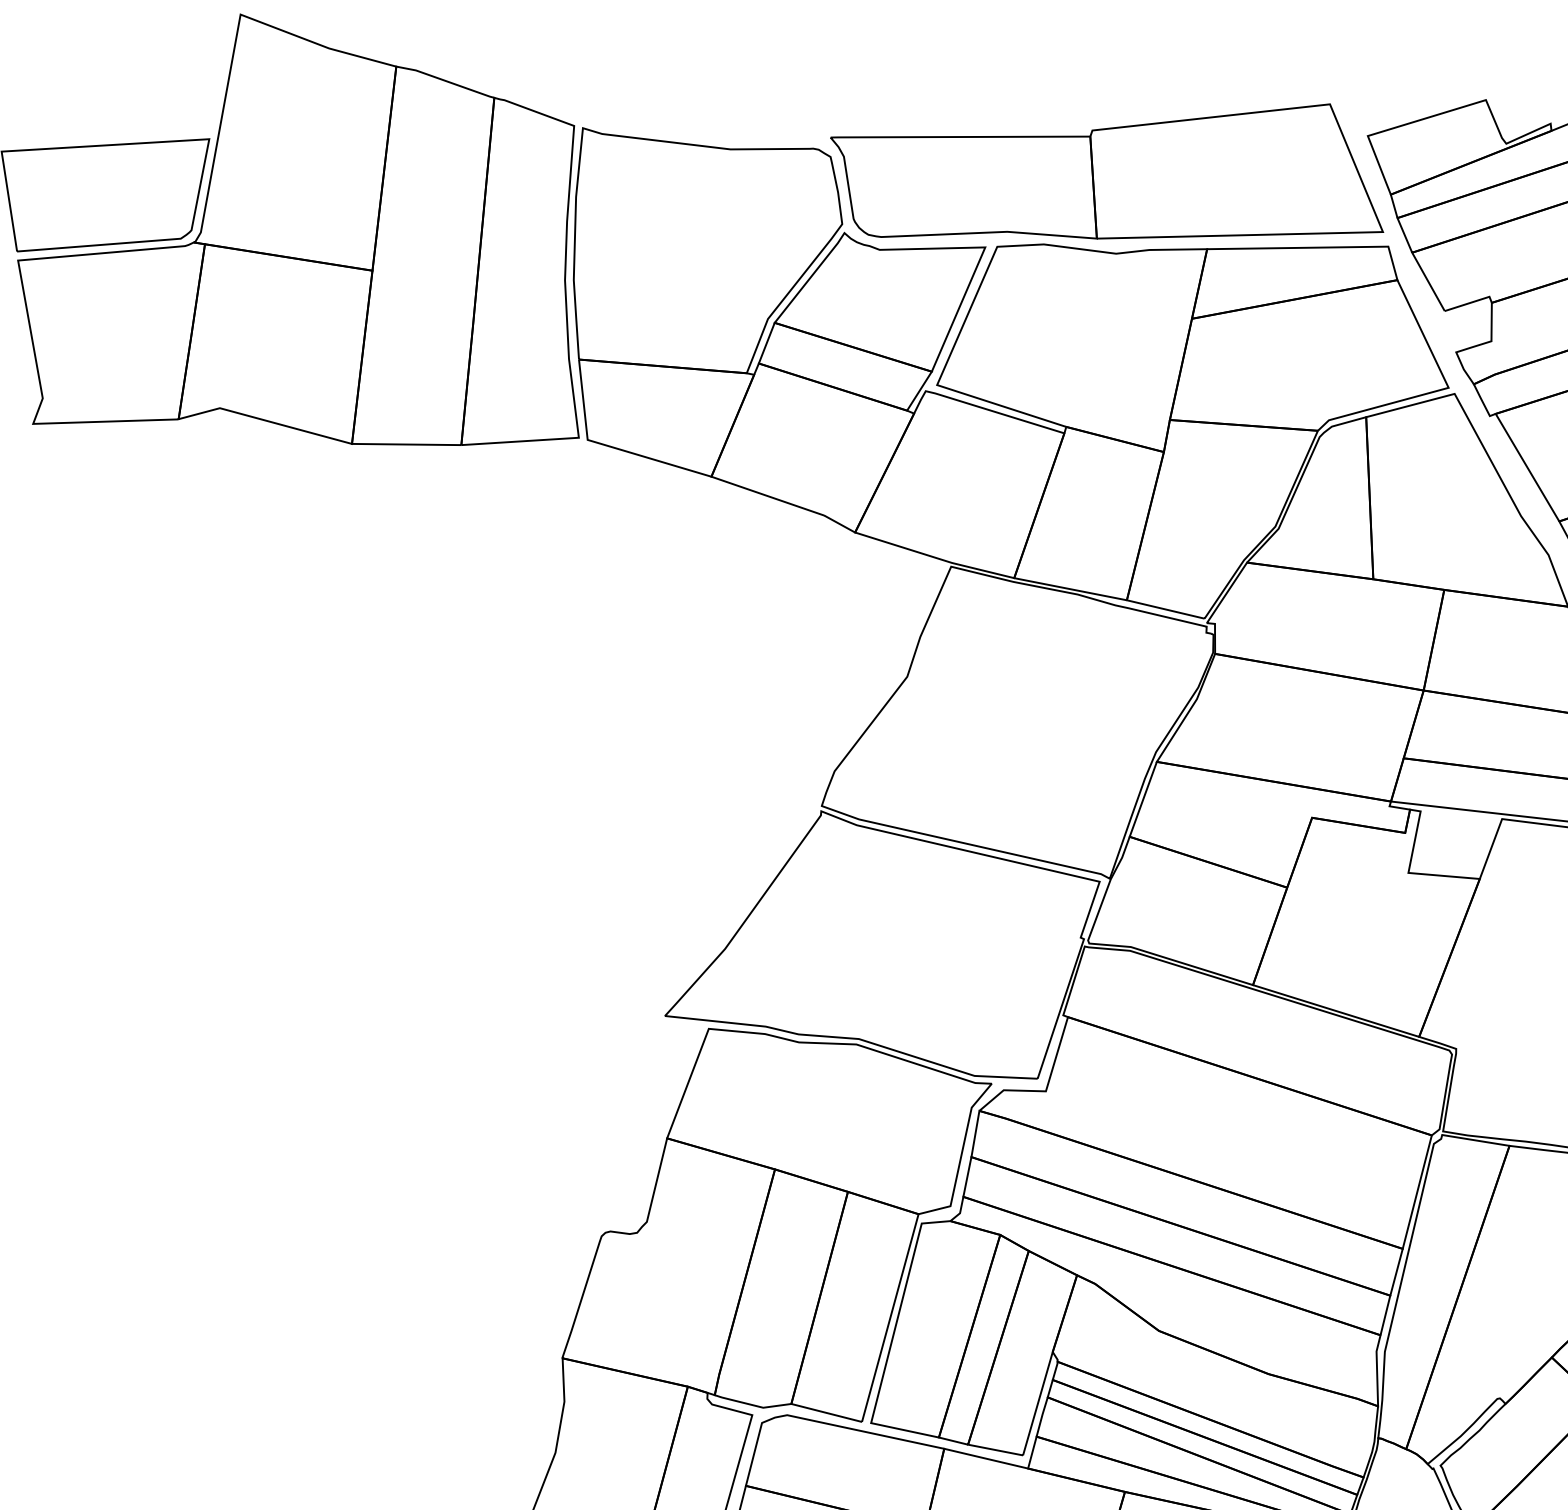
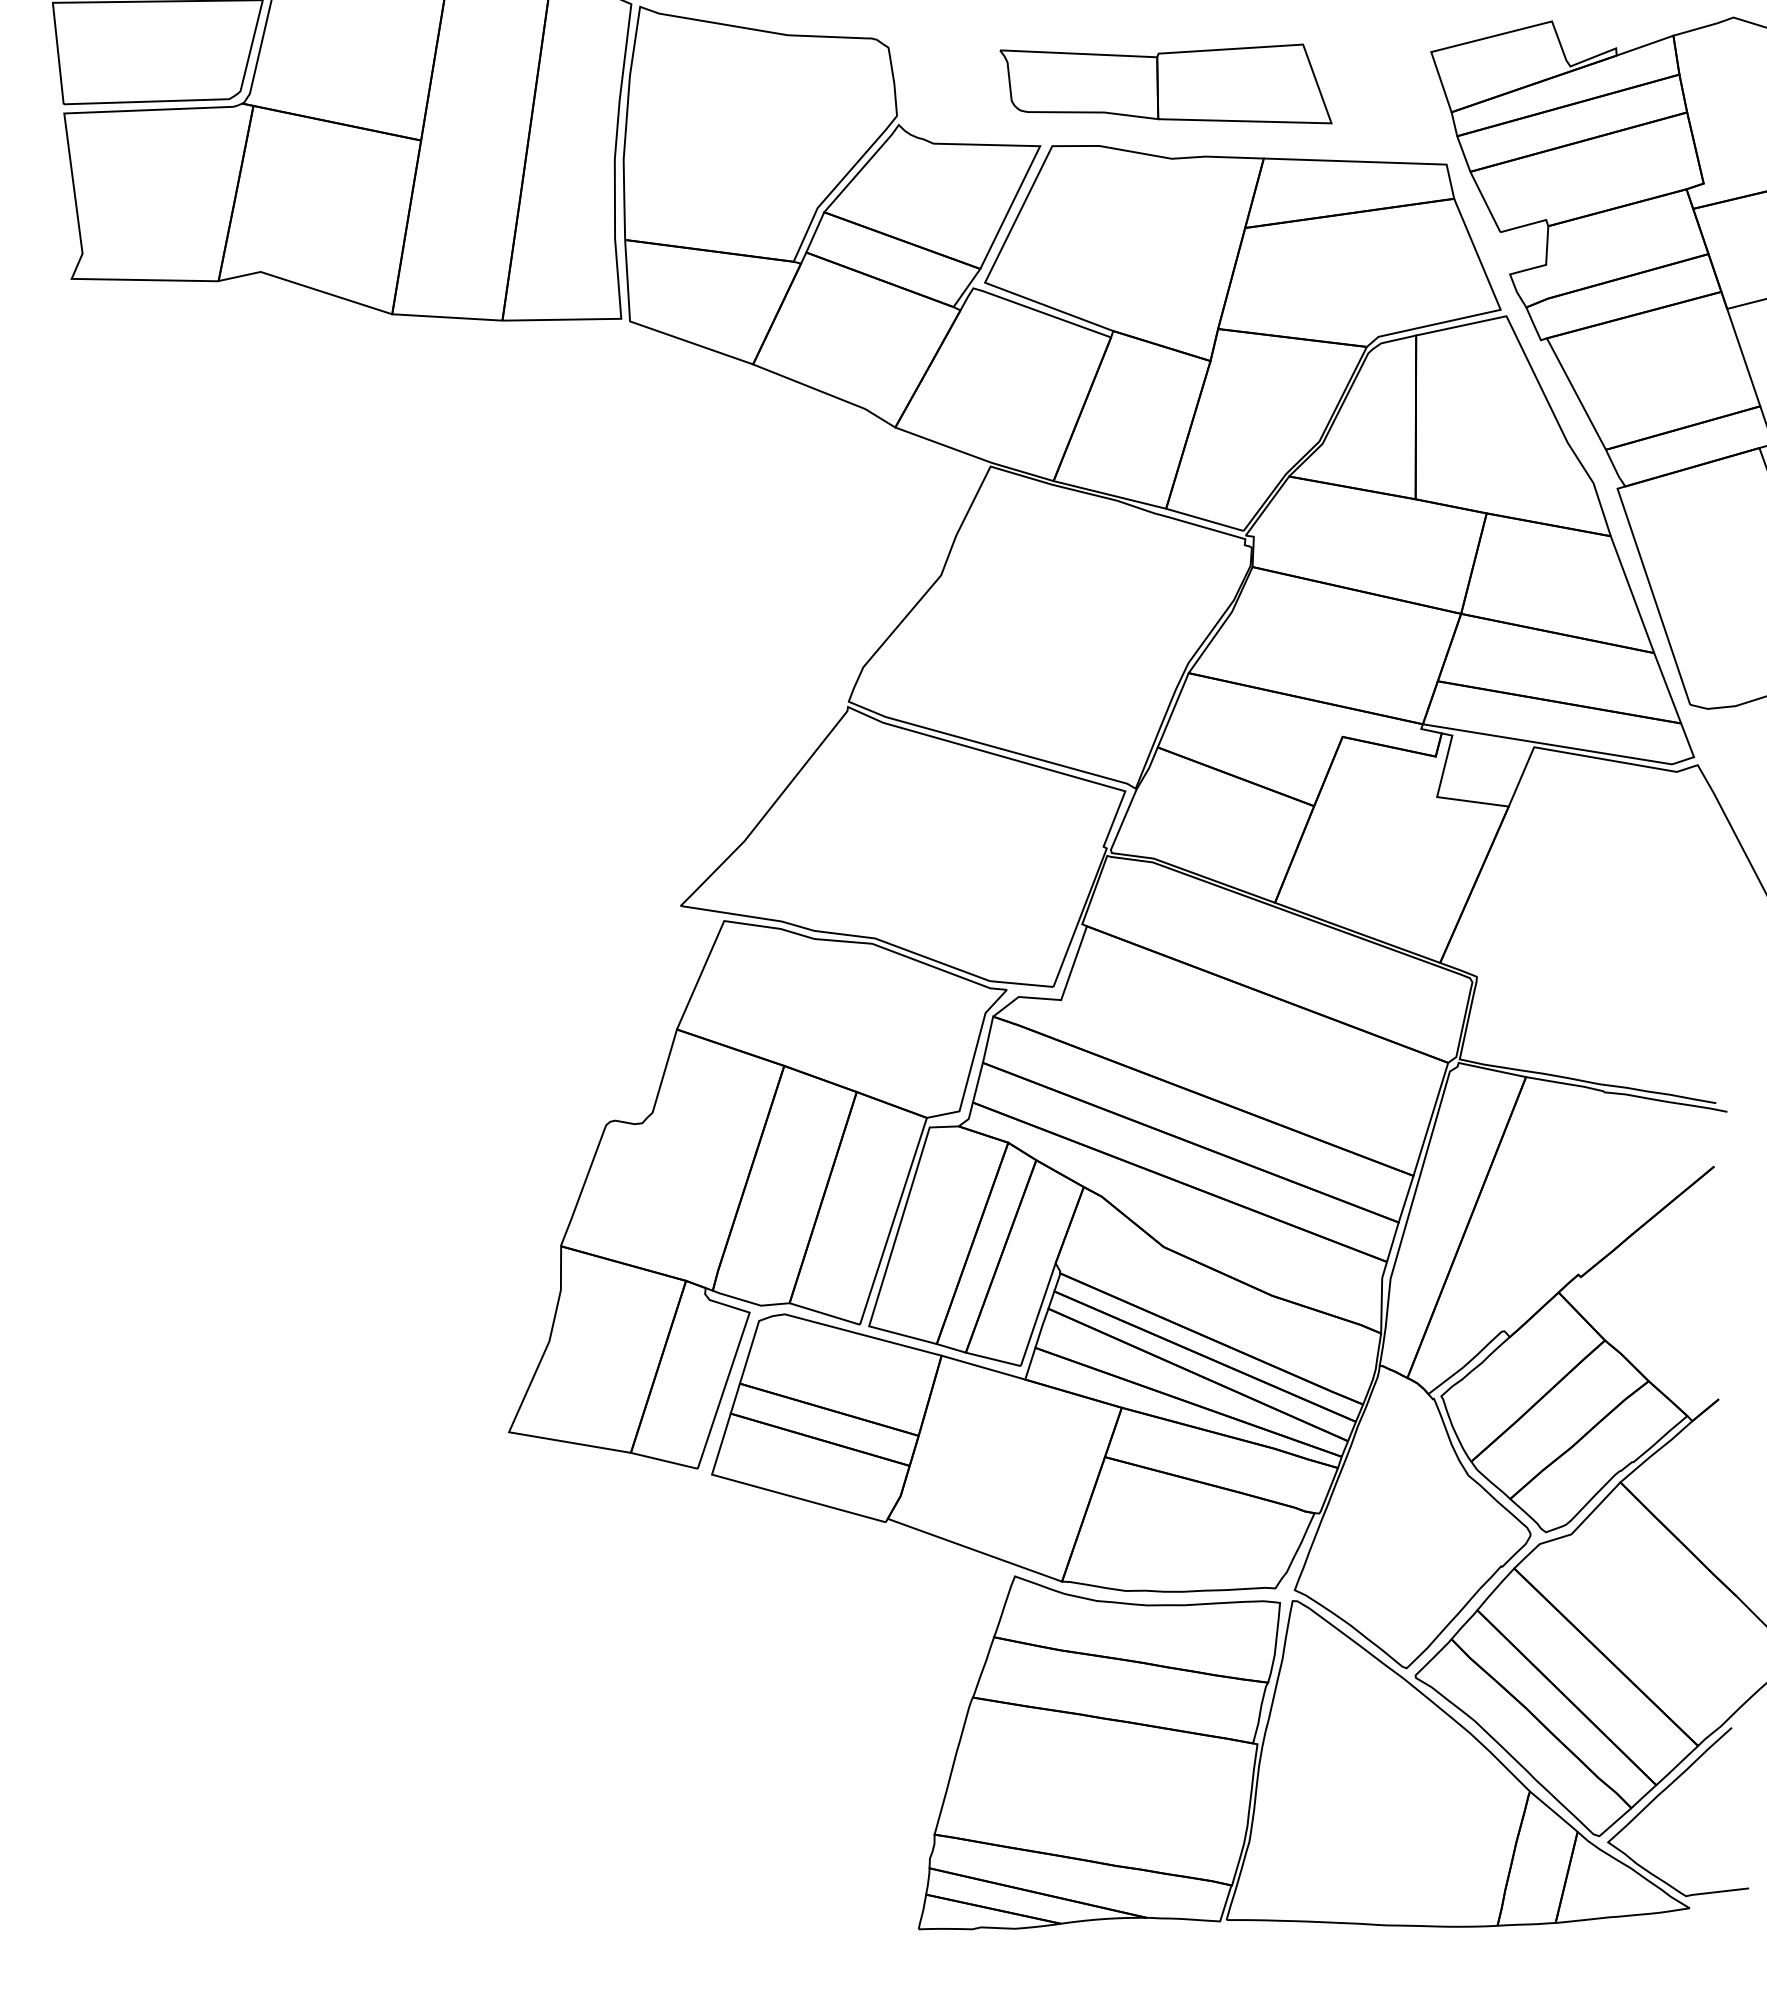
part: (1106, 179) -> (1165, 83), size x0.6

